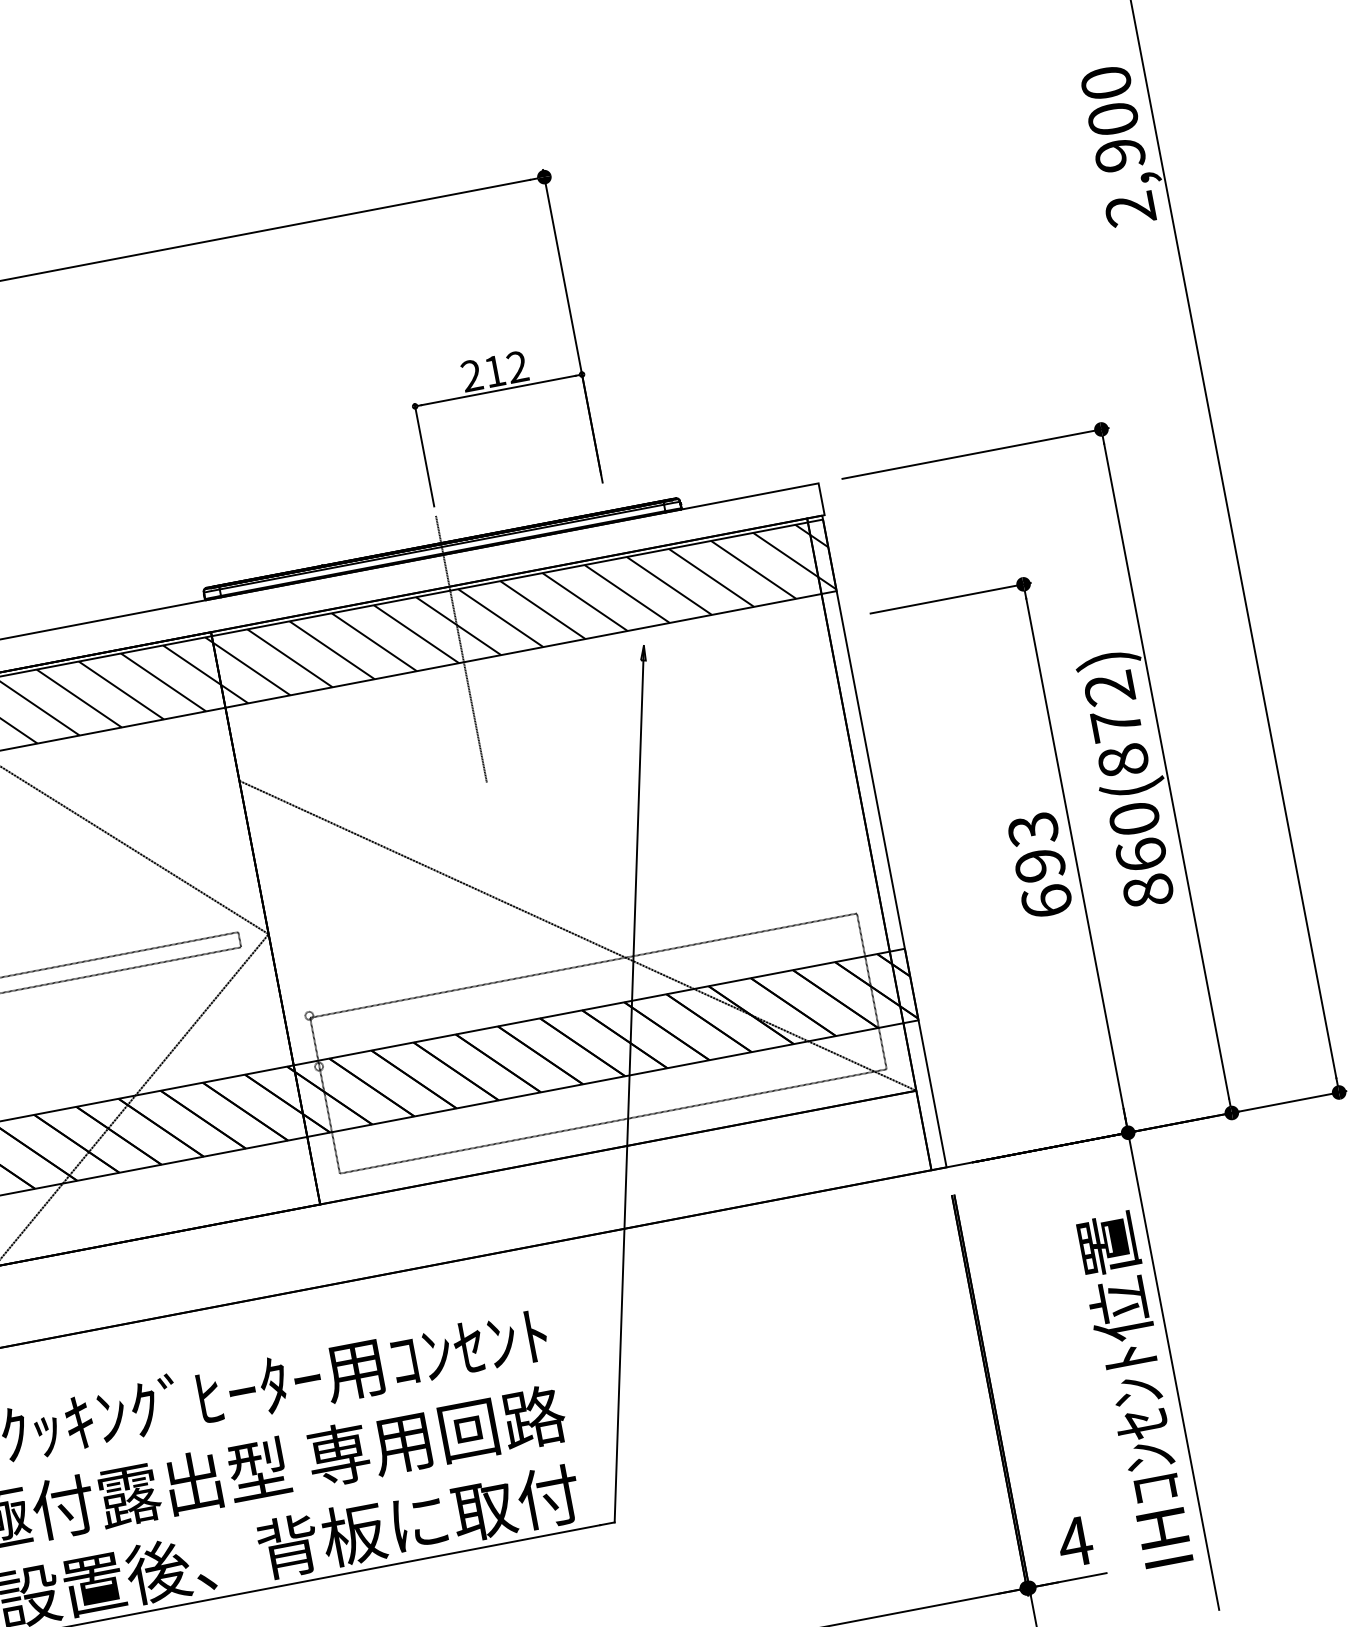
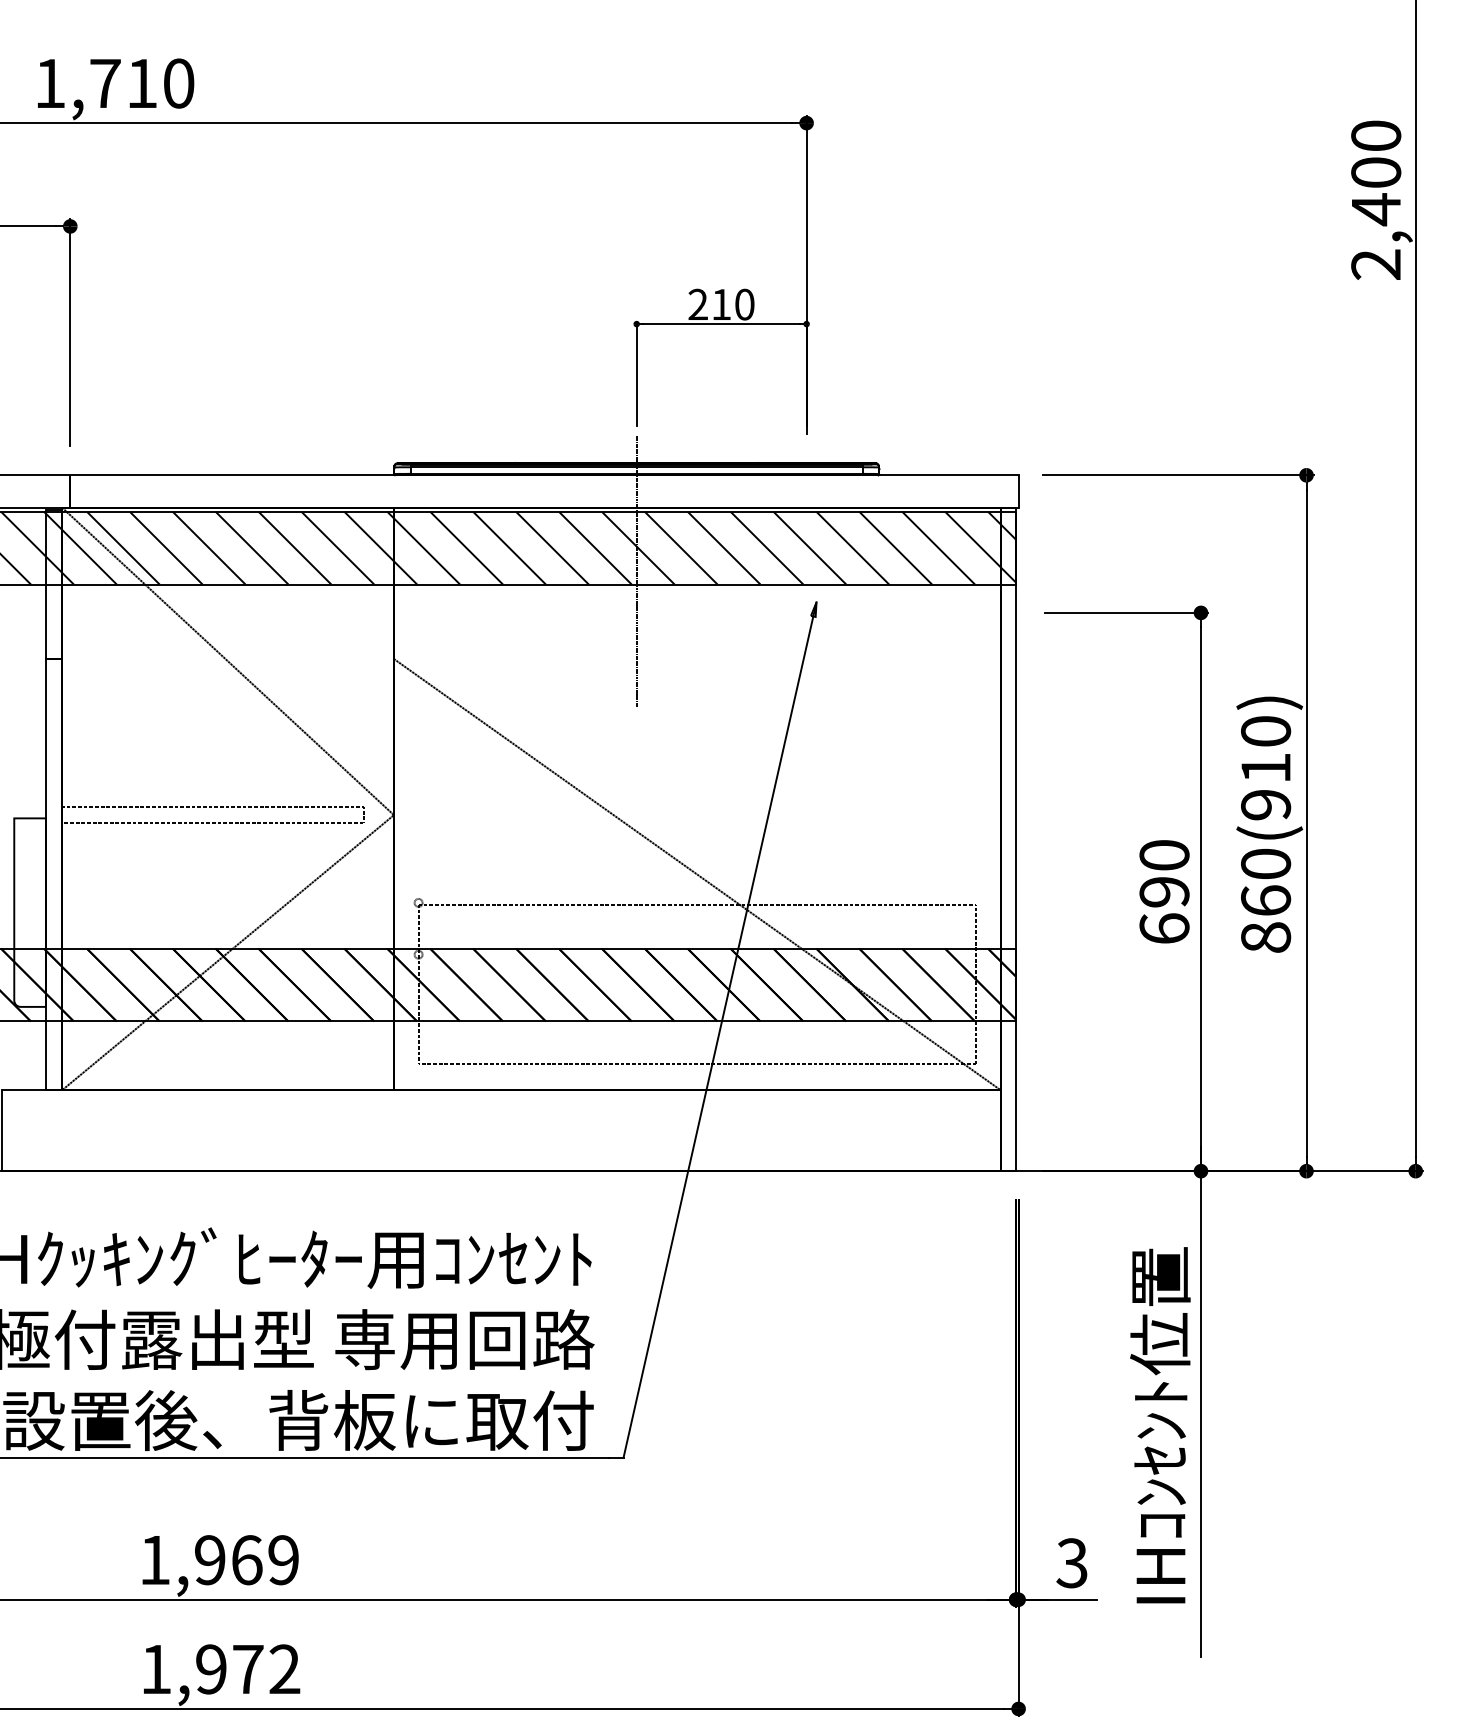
text: (1120, 155) -> (1376, 209), 2,900 -> 2,400
text: (517, 366) -> (744, 304), 212 -> 210
text: (1117, 724) -> (1266, 768), 860(872) -> 860(910)
text: (1033, 829) -> (1164, 855), 693 -> 690
text: (1074, 1542) -> (1071, 1563), 4 -> 3

